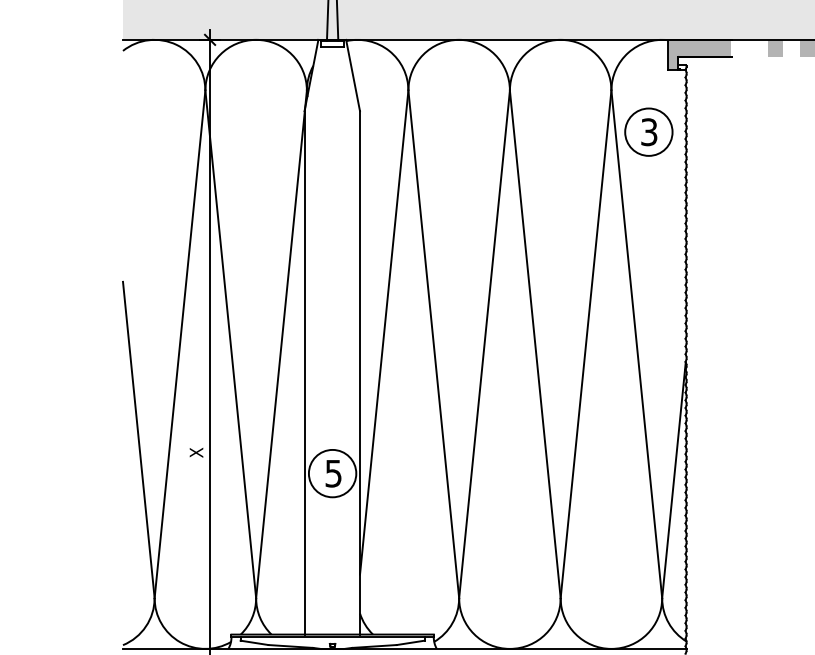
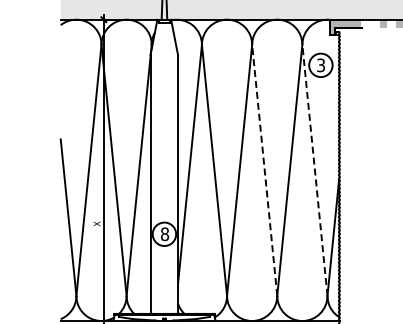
line: (534, 342) -> (264, 169), solid -> dashed
line: (635, 342) -> (314, 169), solid -> dashed
text: (334, 474) -> (165, 234), 5 -> 8

